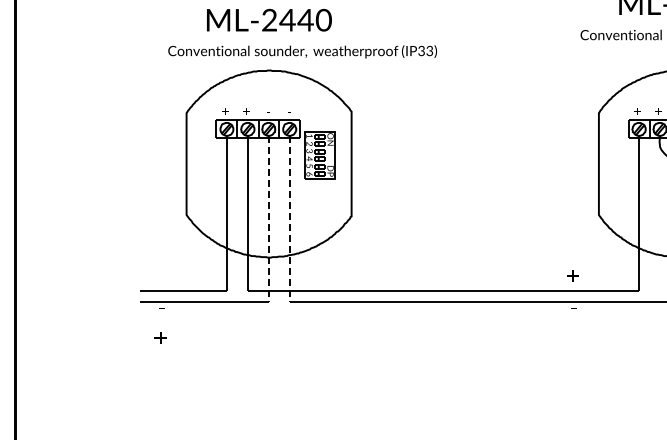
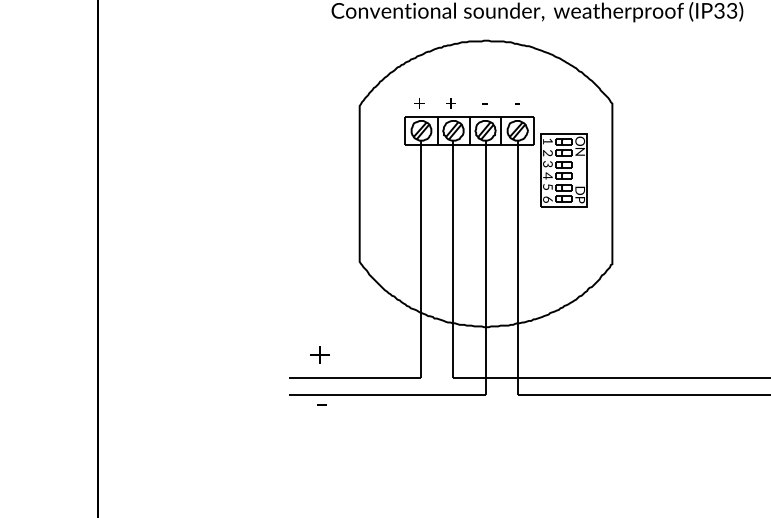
line: (268, 219) -> (485, 268), dashed -> solid
line: (289, 219) -> (517, 268), dashed -> solid
text: (160, 337) -> (319, 354), moved

